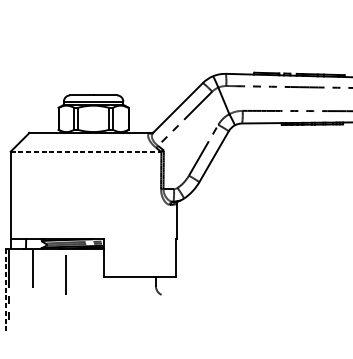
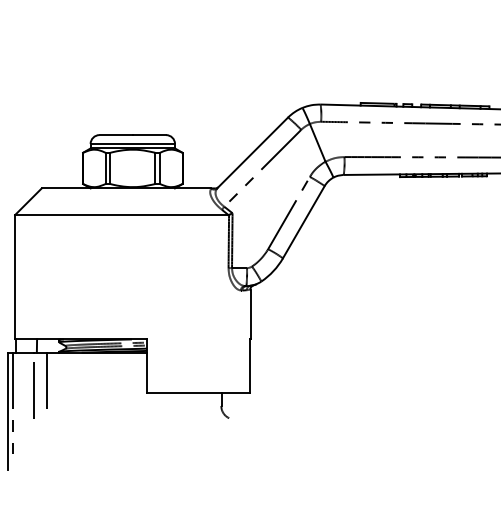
line: (85, 152) -> (121, 215), dashed -> solid
line: (65, 275) -> (33, 390), moved
line: (6, 290) -> (8, 411), dashed -> solid

